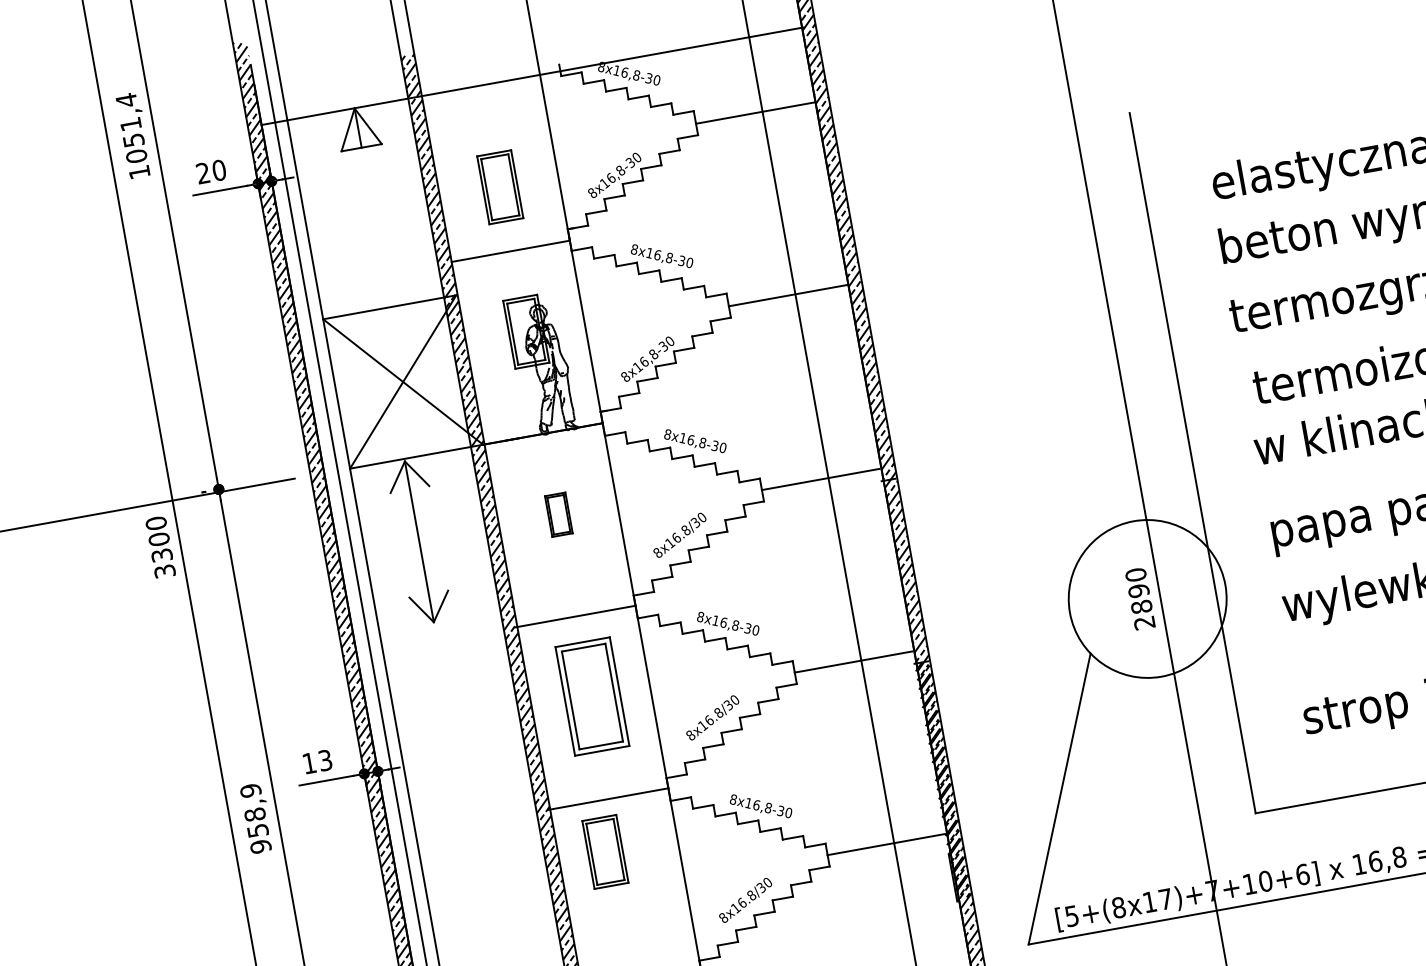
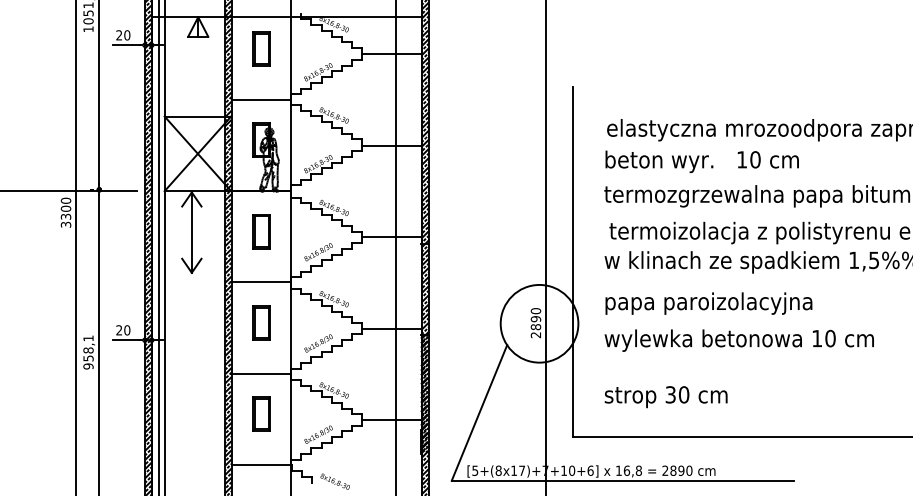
part: (499, 186) -> (261, 48), moved
part: (558, 514) -> (261, 231), size x1.67
part: (591, 696) -> (261, 322), size x0.62
text: (317, 762) -> (123, 330), 13 -> 20
text: (250, 790) -> (88, 338), 958,9 -> 958,1
part: (604, 850) -> (261, 413), moved

